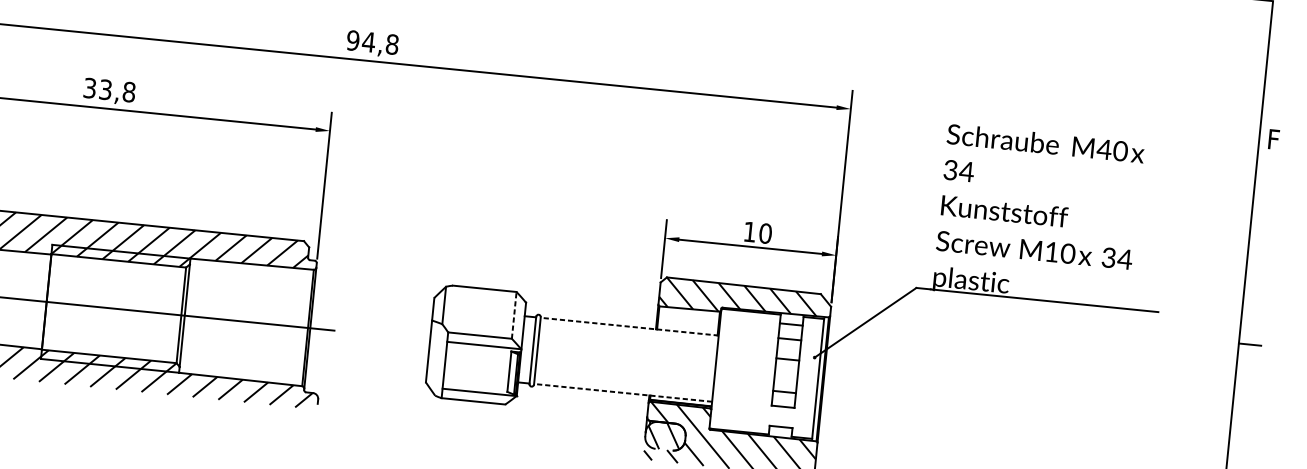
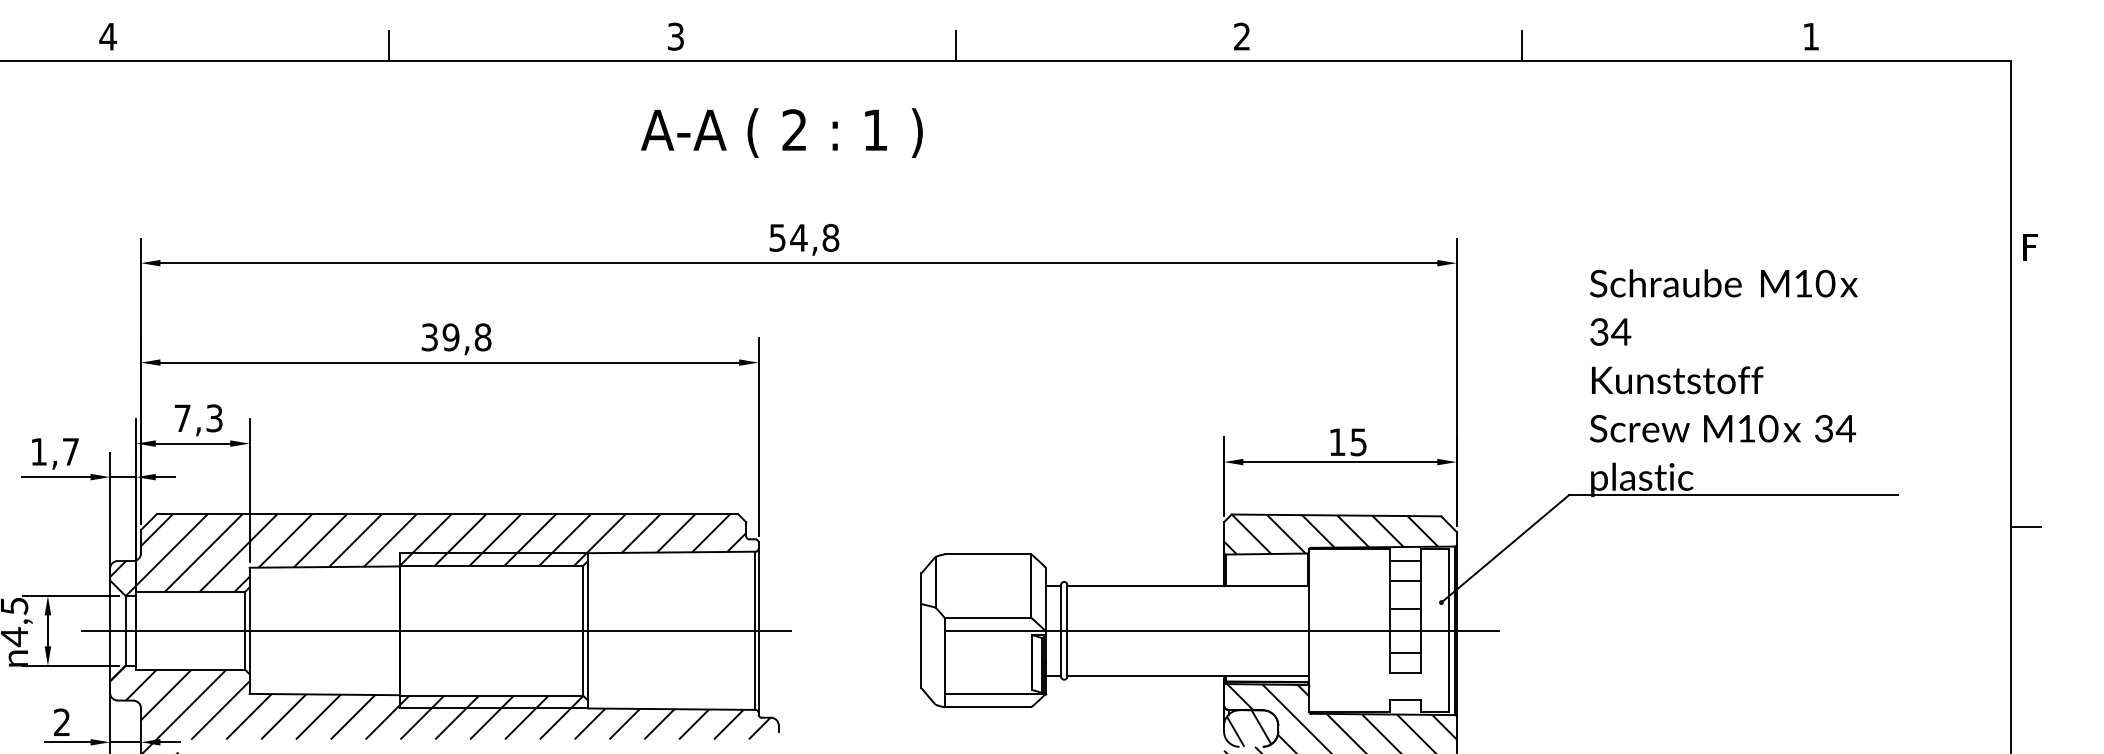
text: (353, 40) -> (777, 237), 94,8 -> 54,8
text: (105, 89) -> (450, 337), 33,8 -> 39,8
text: (1104, 149) -> (1803, 283), M40 -> M10
text: (765, 233) -> (1358, 442), 10 -> 15
line: (514, 315) -> (1031, 586), dashed -> solid
line: (629, 326) -> (1187, 585), dashed -> solid
line: (689, 365) -> (1273, 630), added
line: (622, 392) -> (1187, 675), dashed -> solid

